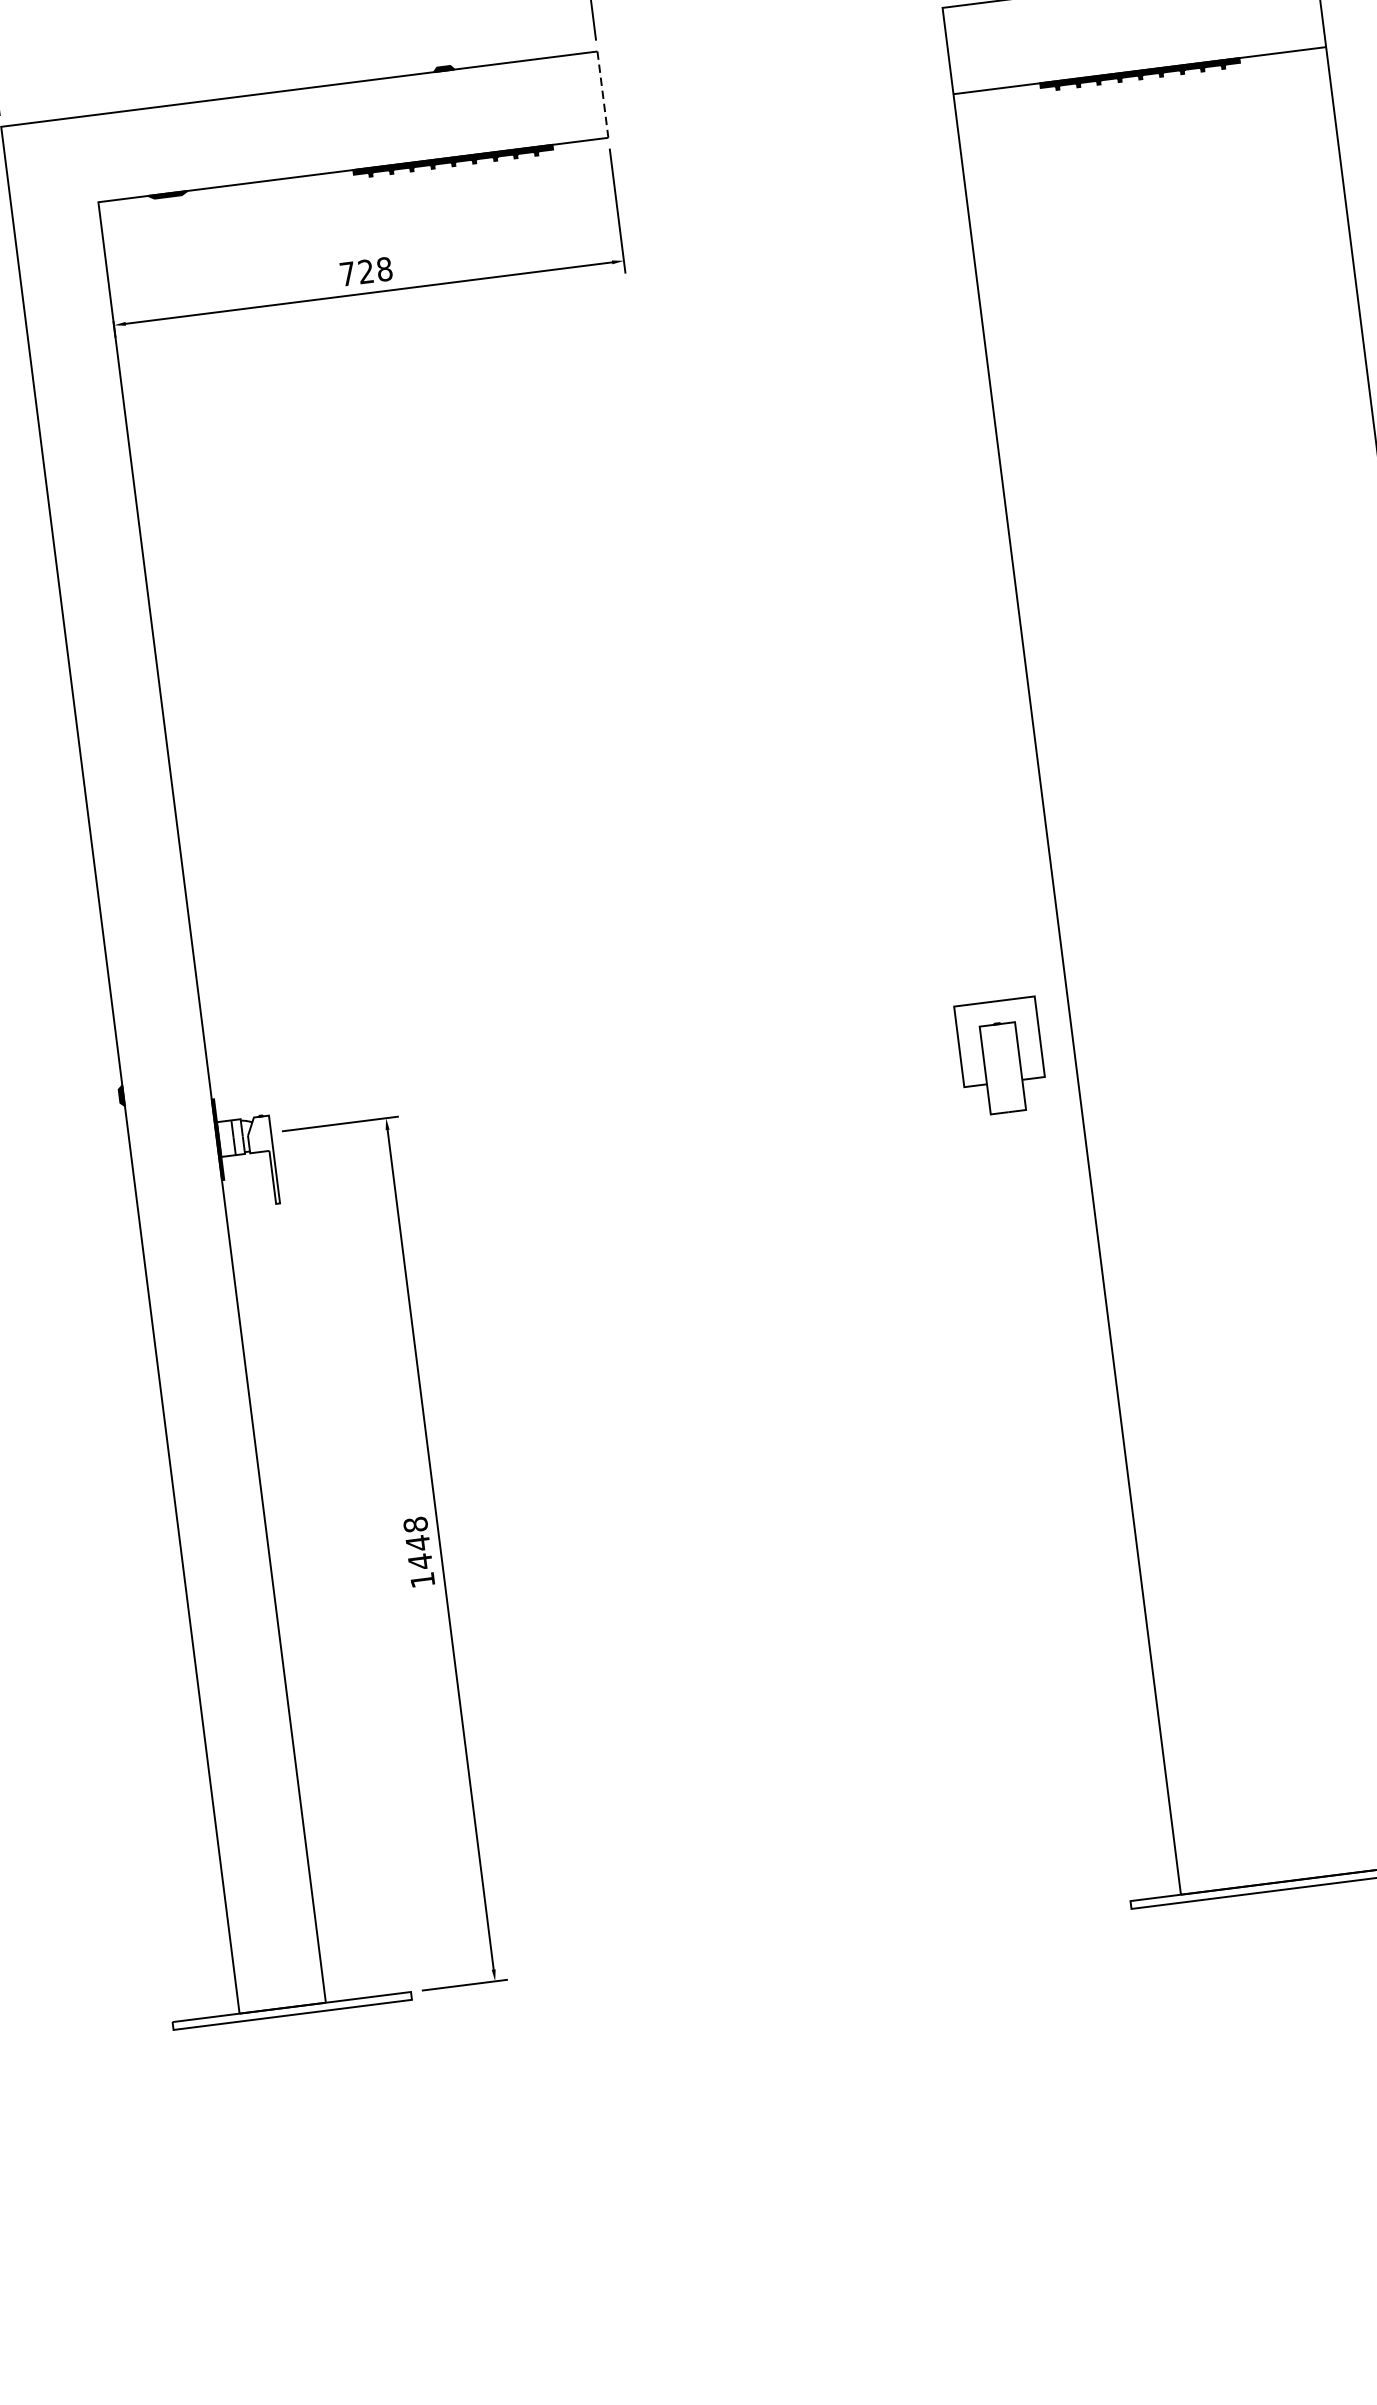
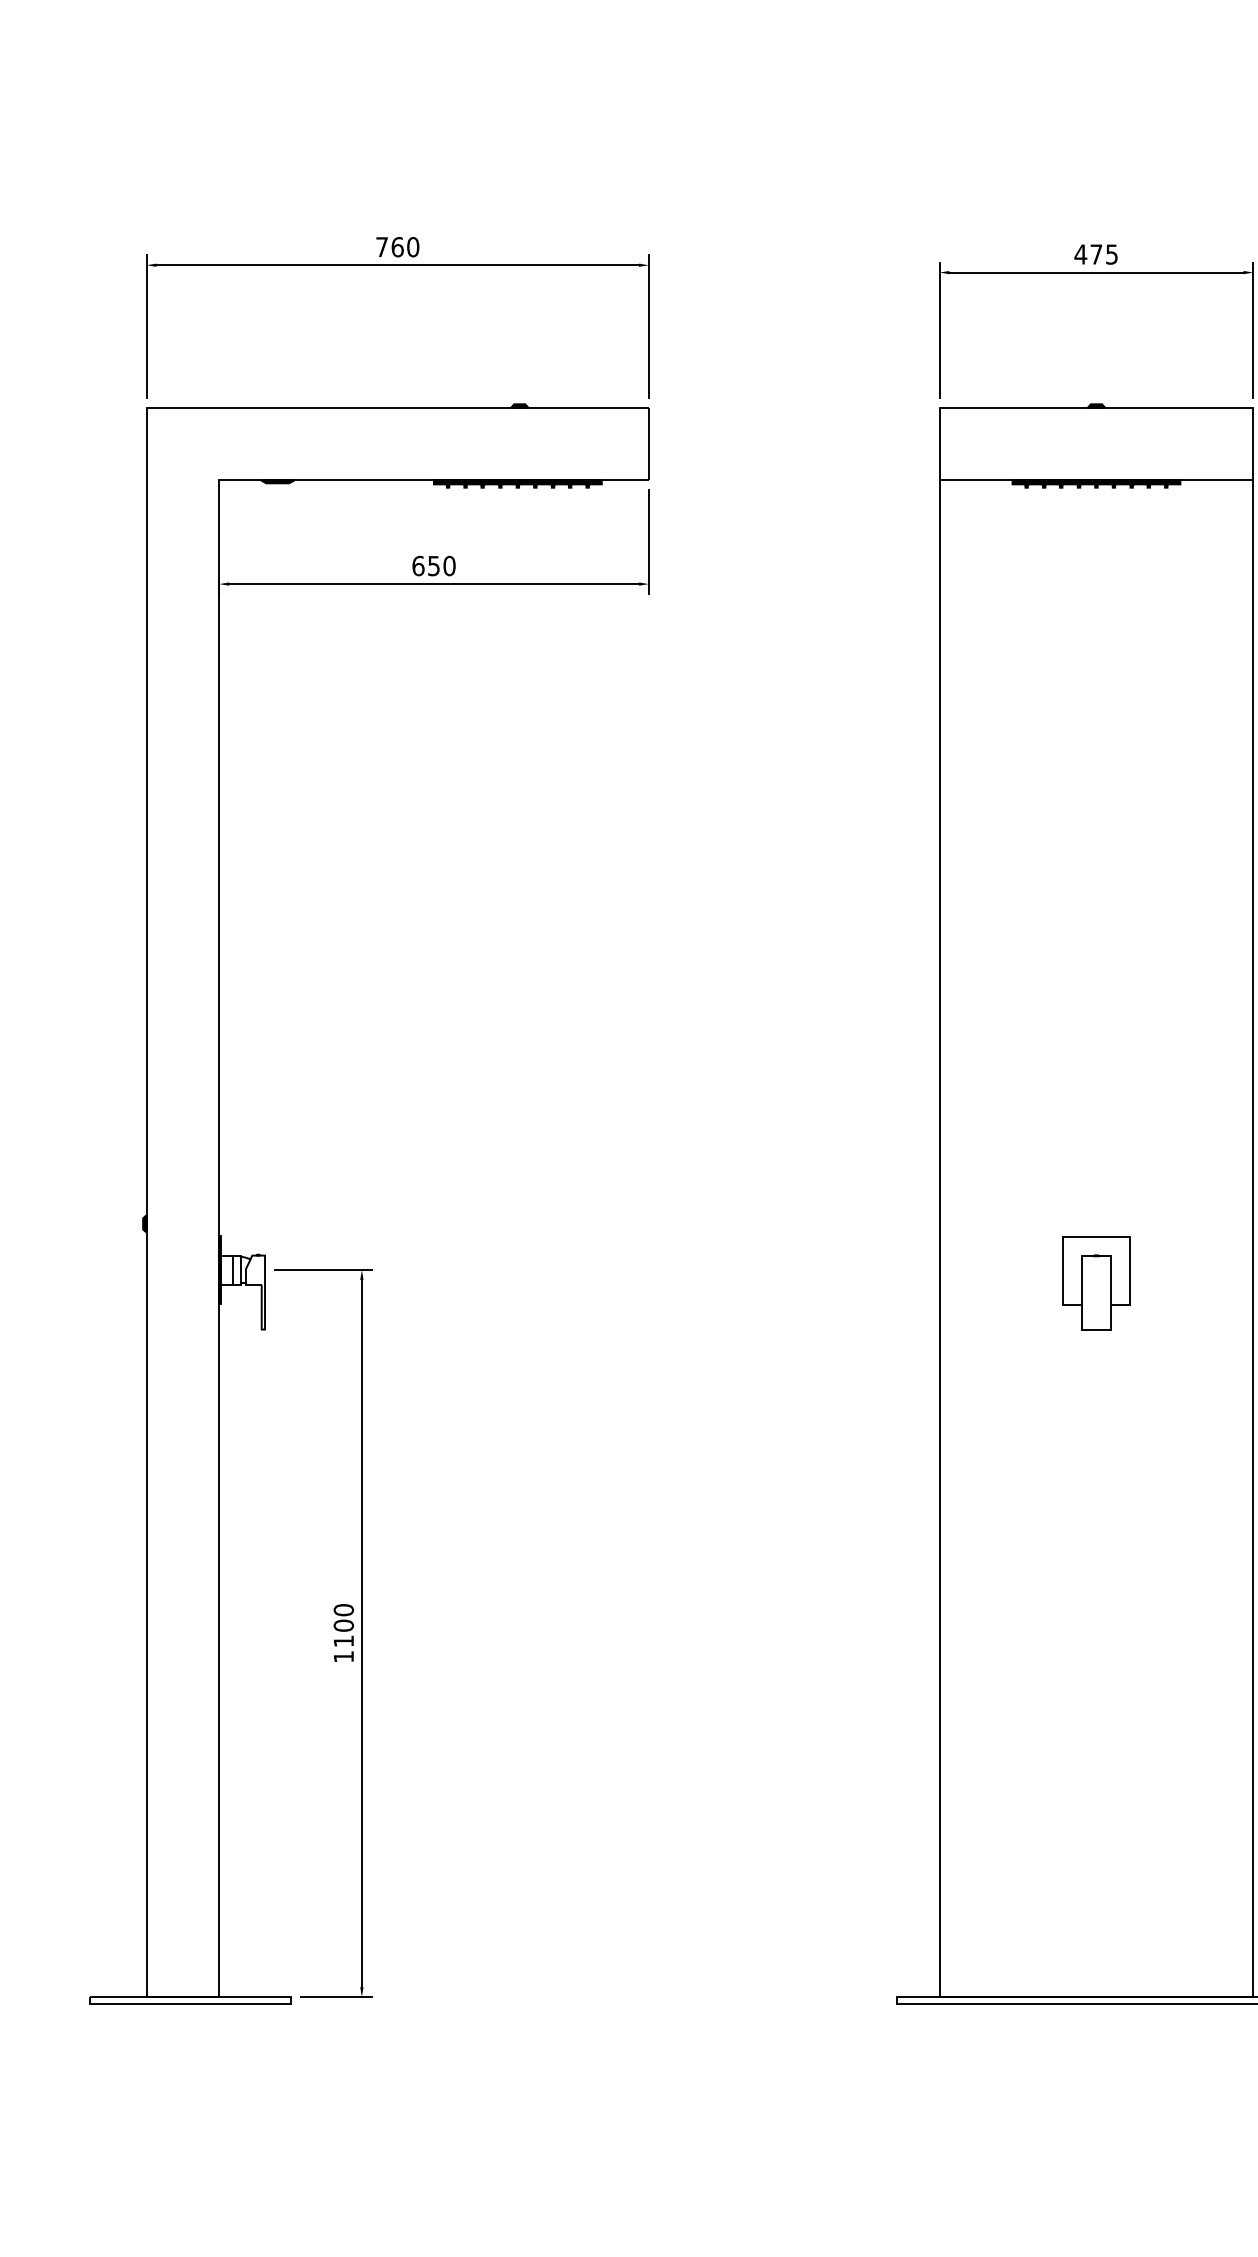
line: (602, 95) -> (648, 444), dashed -> solid
text: (365, 271) -> (433, 565), 728 -> 650
part: (1001, 1056) -> (1096, 1283), moved
text: (417, 1542) -> (343, 1625), 1448 -> 1100

